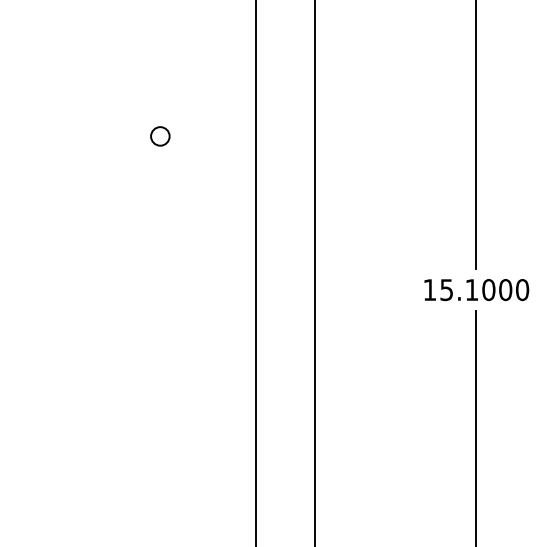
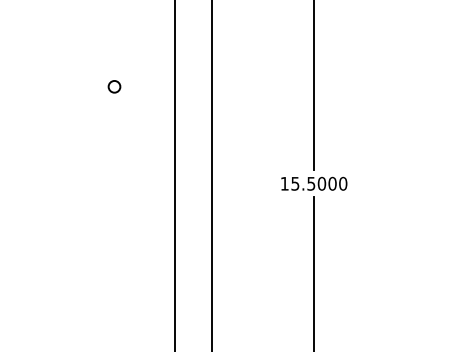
text: (472, 289) -> (311, 183), 15.1000 -> 15.5000

